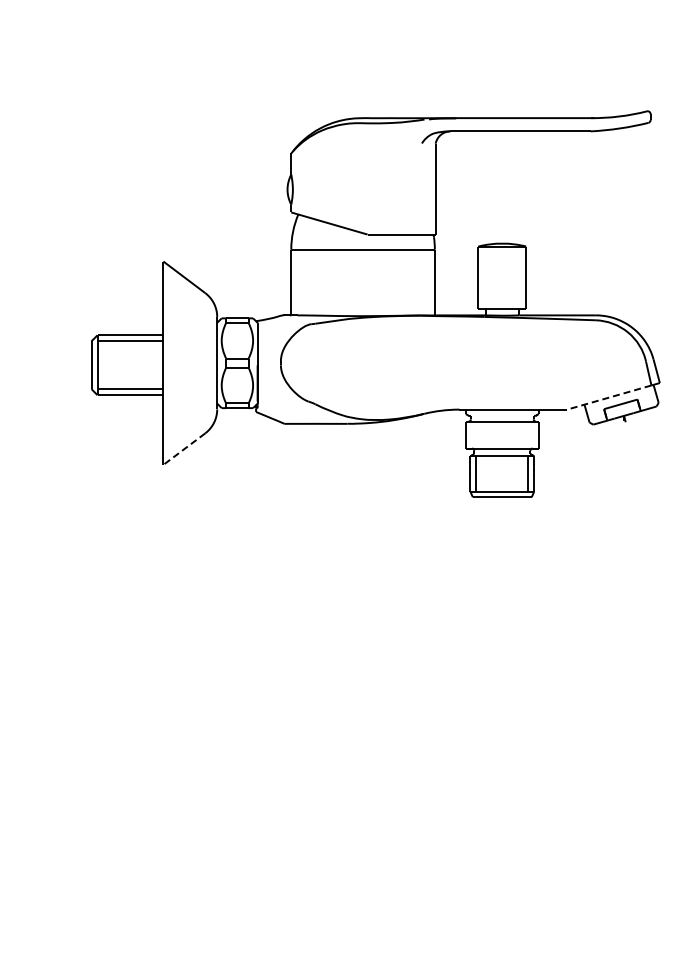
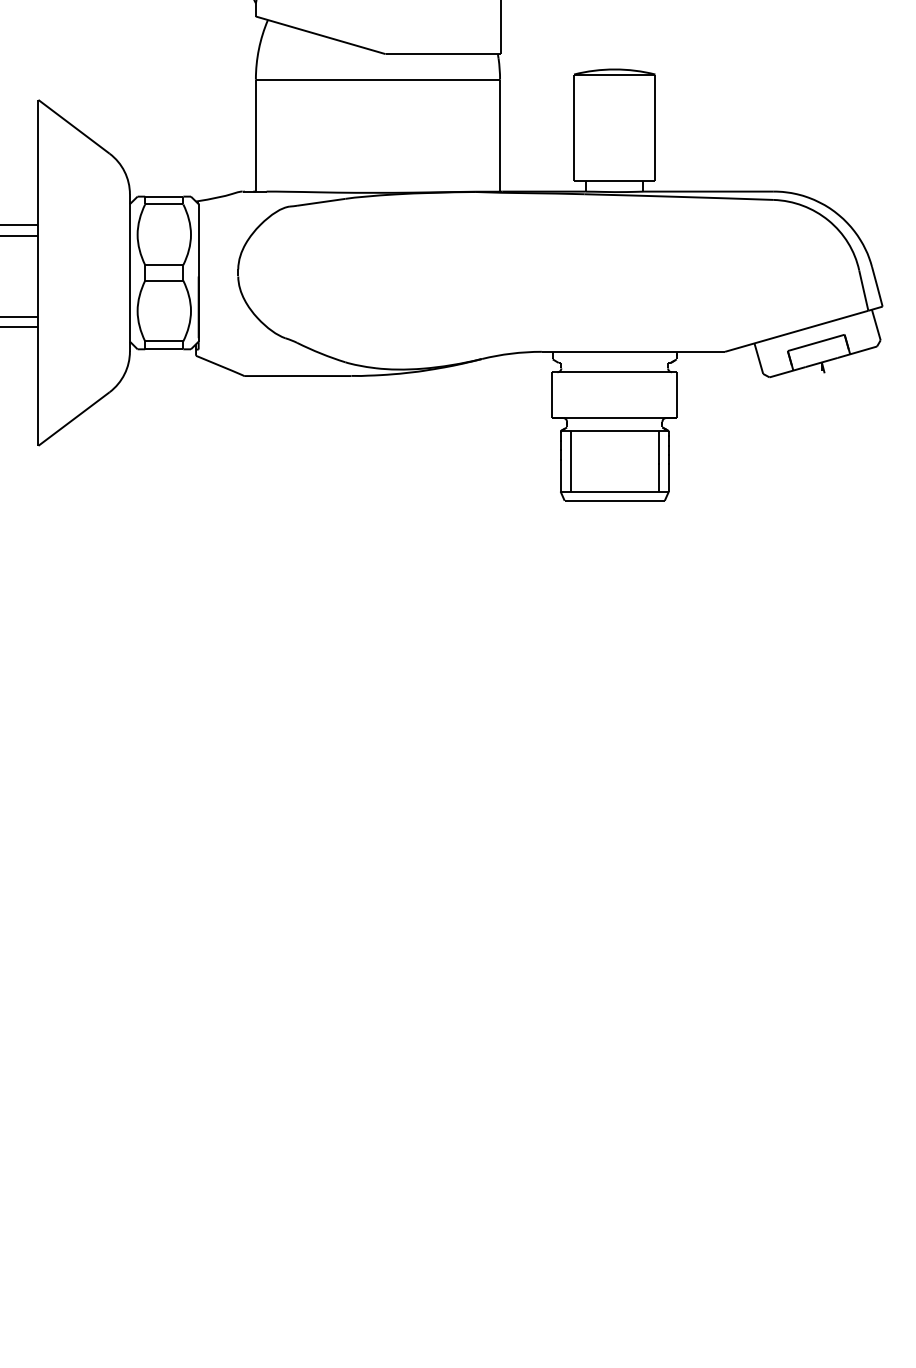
line: (609, 397) -> (797, 331), dashed -> solid
line: (183, 449) -> (72, 419), dashed -> solid

